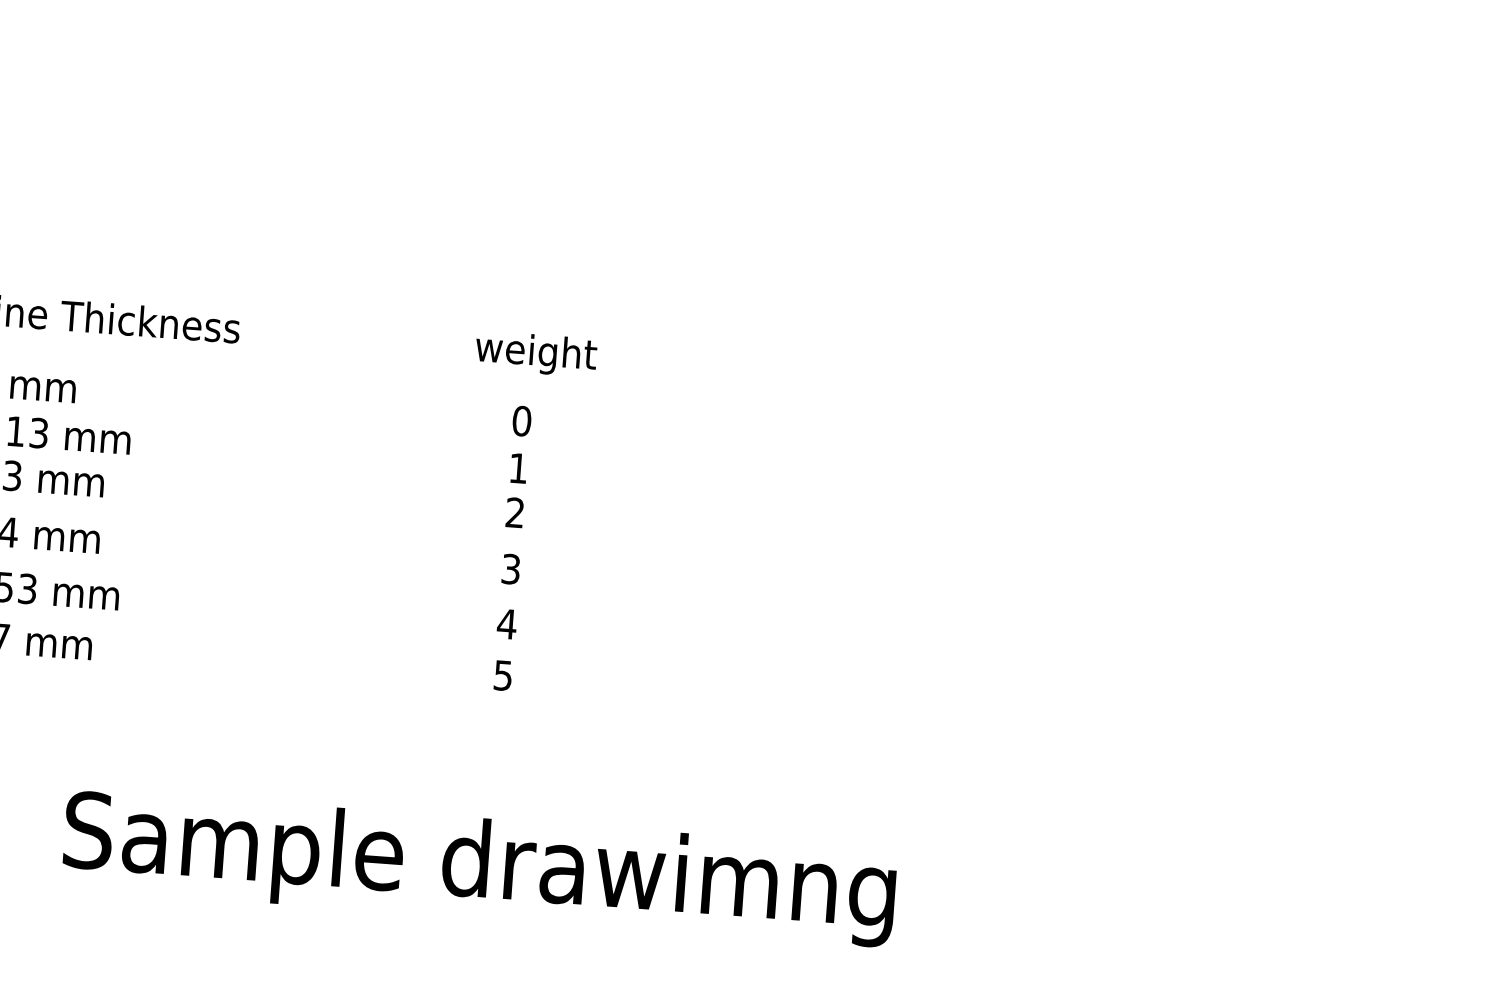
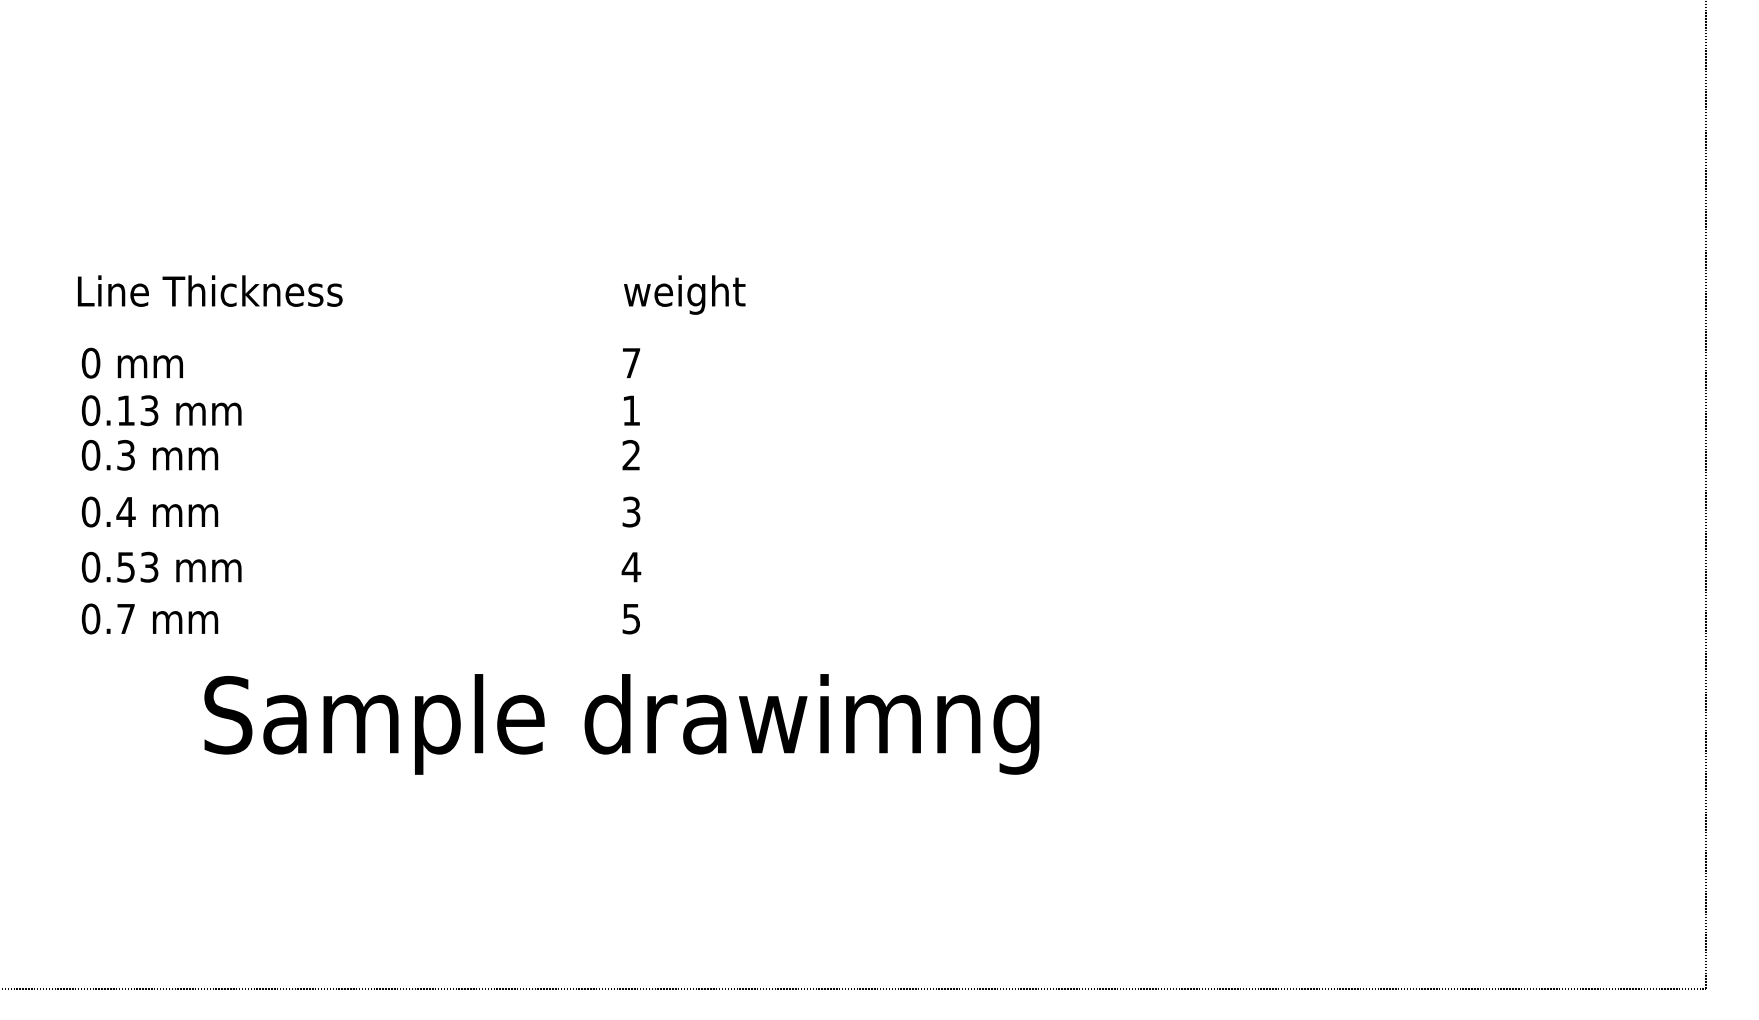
text: (535, 353) -> (684, 294), moved
text: (522, 420) -> (631, 362), 0 -> 7
text: (479, 868) -> (621, 724), moved

